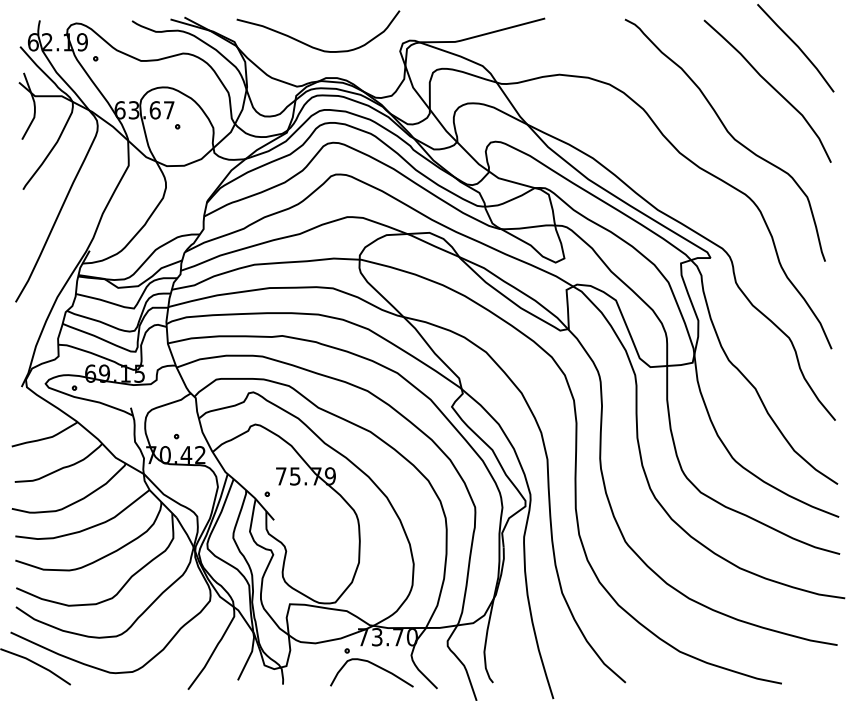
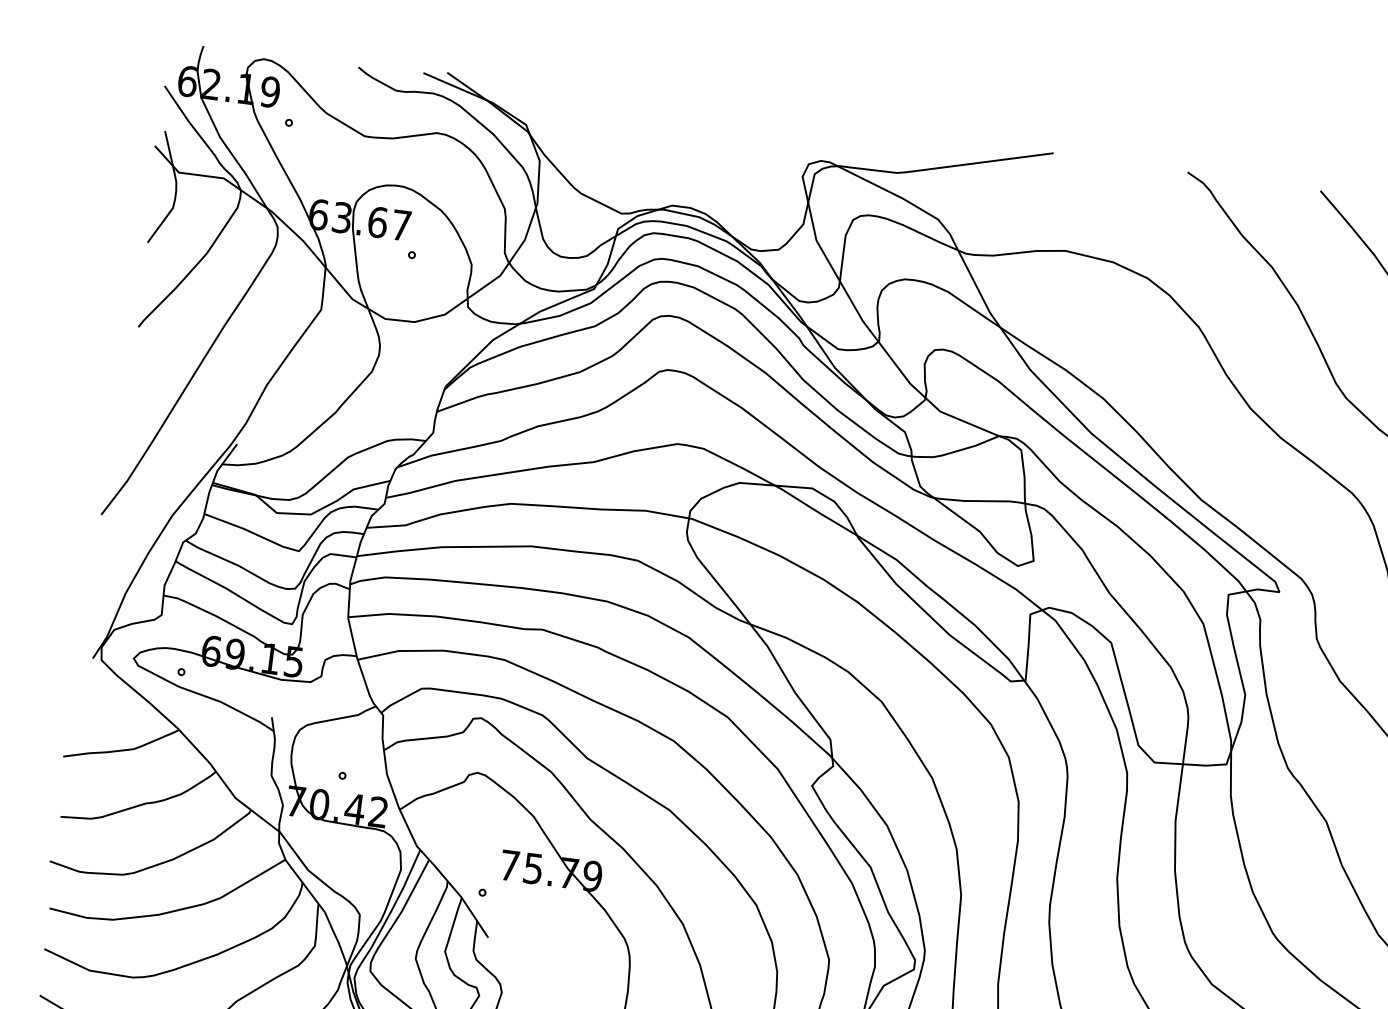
curve: (311, 45) -> (654, 147), removed

